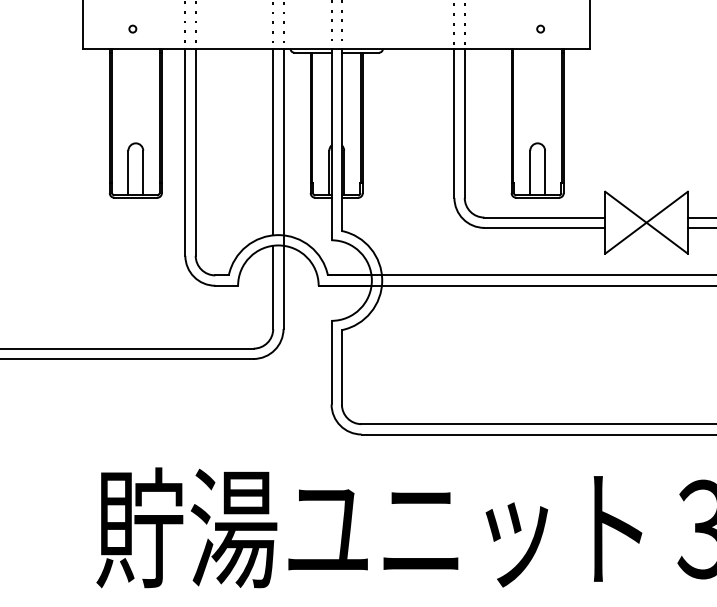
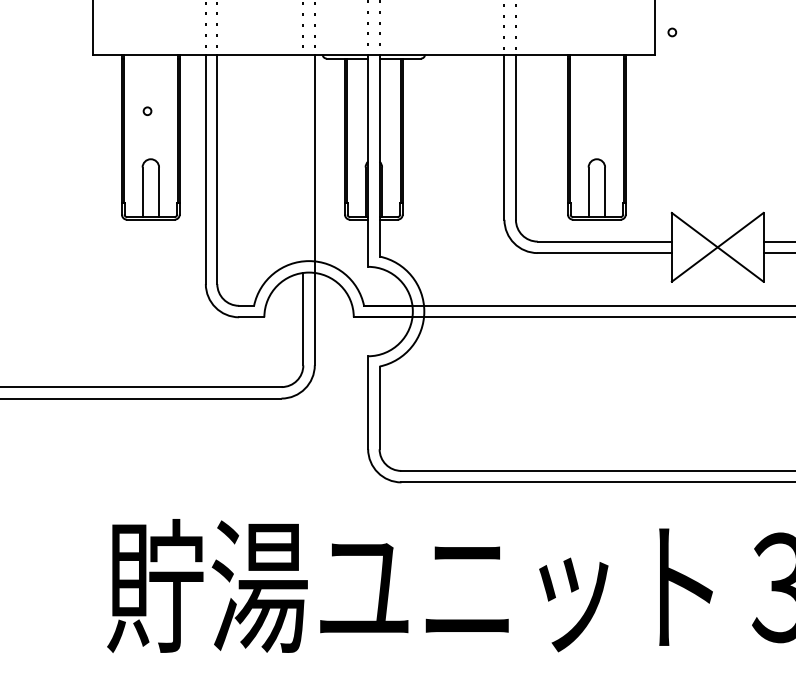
circle: (132, 28) -> (147, 110), moved
circle: (540, 28) -> (672, 31), moved
line: (273, 141) -> (303, 157), removed

